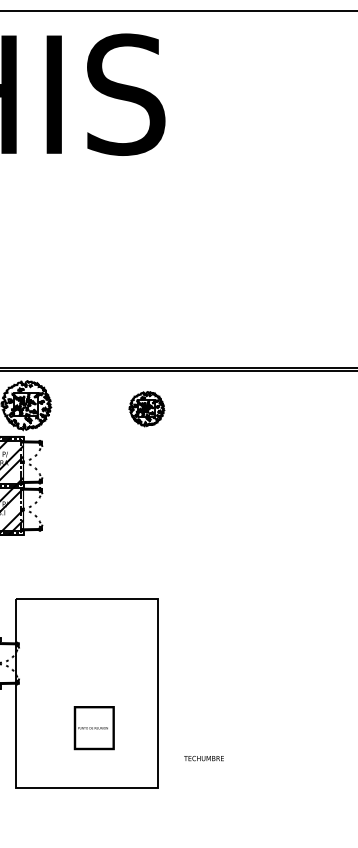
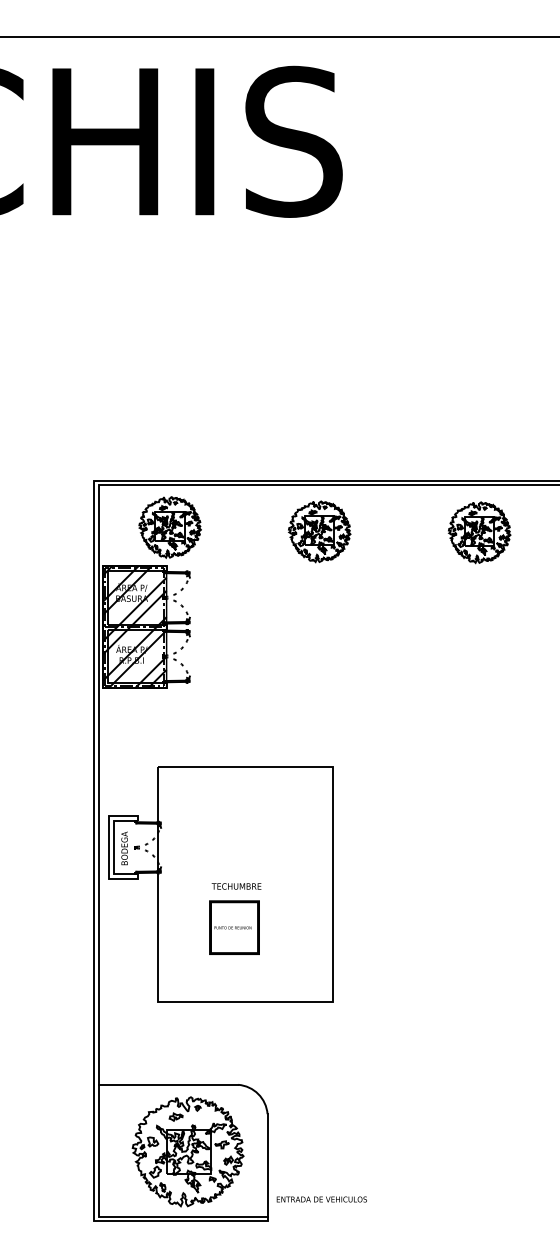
part: (146, 408) -> (319, 531), size x1.43
part: (275, 409) -> (479, 532), added
text: (94, 727) -> (234, 927), moved
text: (203, 758) -> (236, 886), moved

